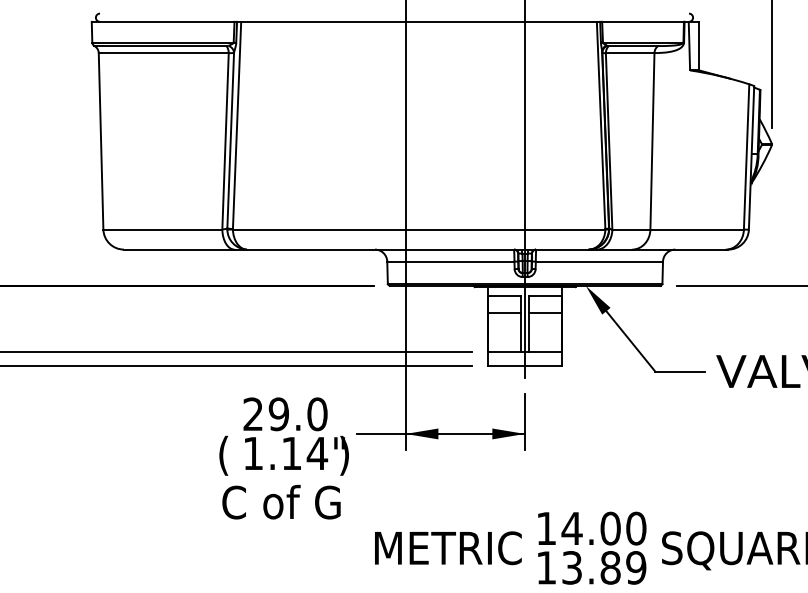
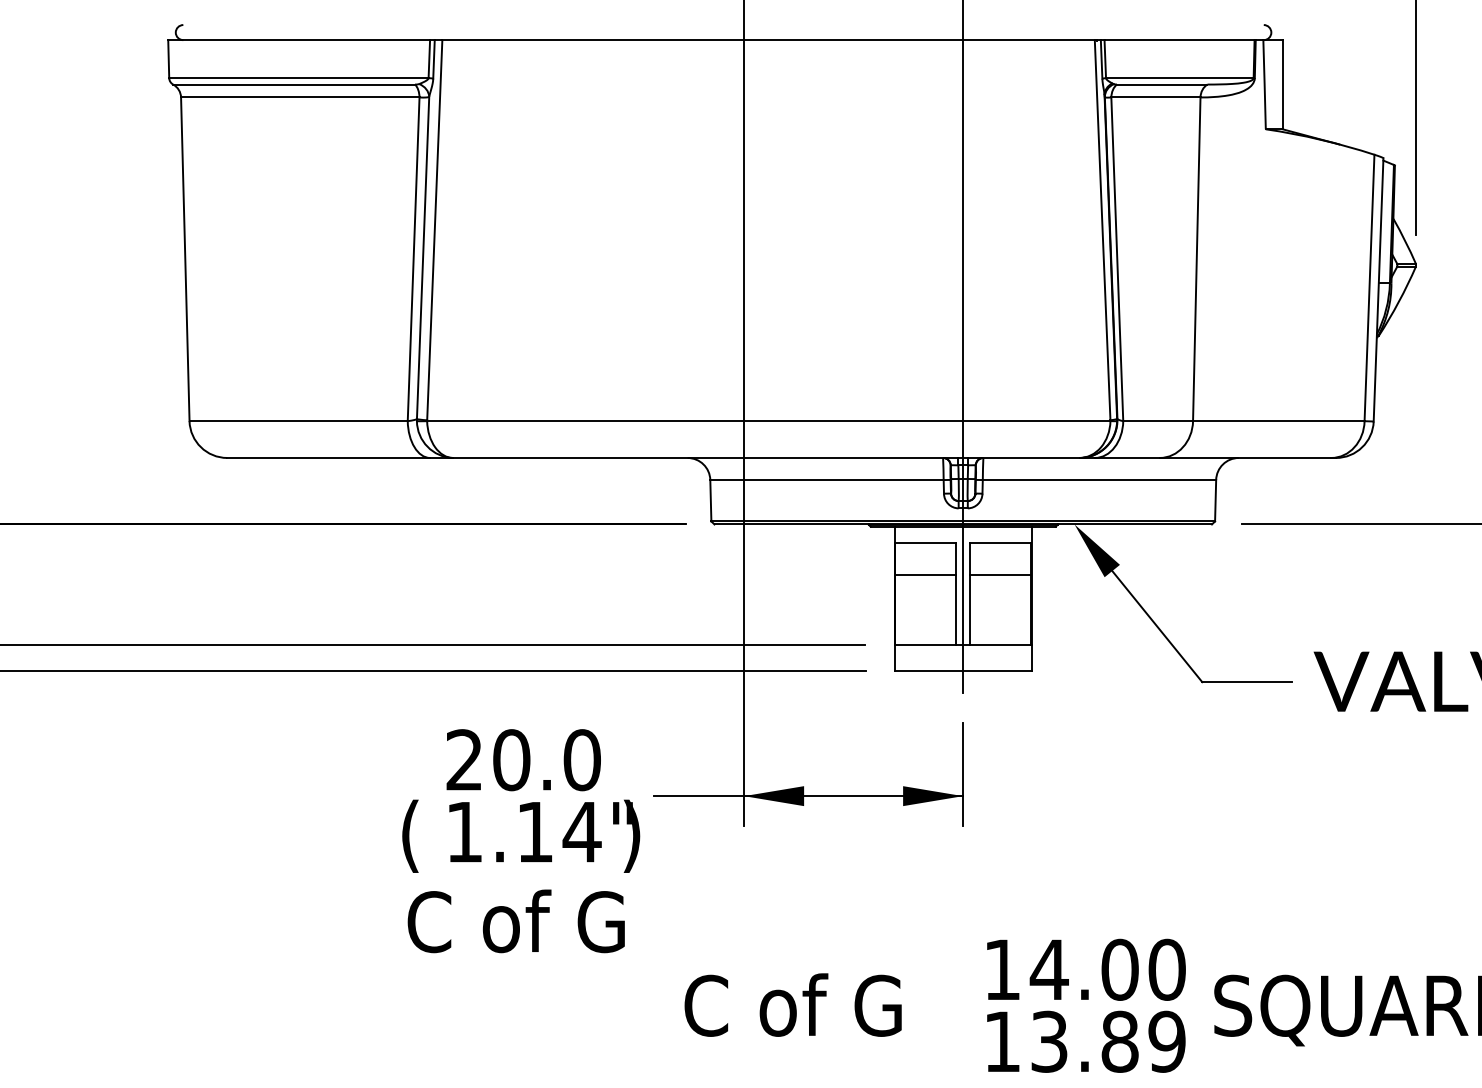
text: (278, 414) -> (510, 760), 29.0 -> 20.0
text: (447, 547) -> (820, 1004), METRIC -> C of G

